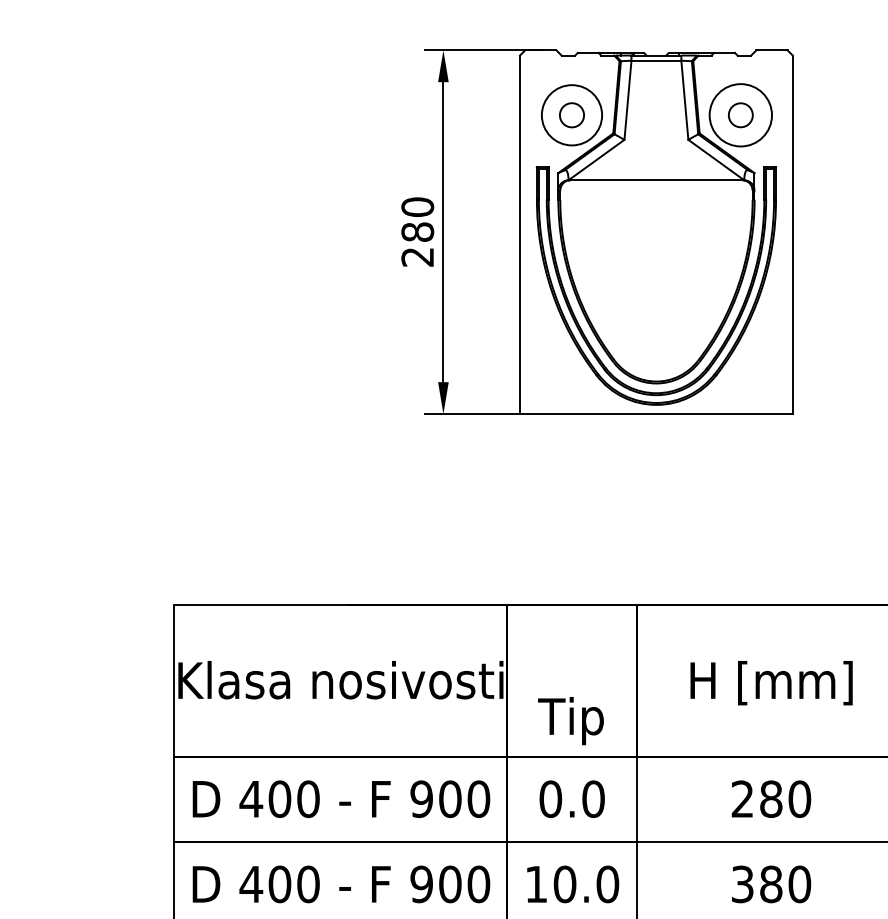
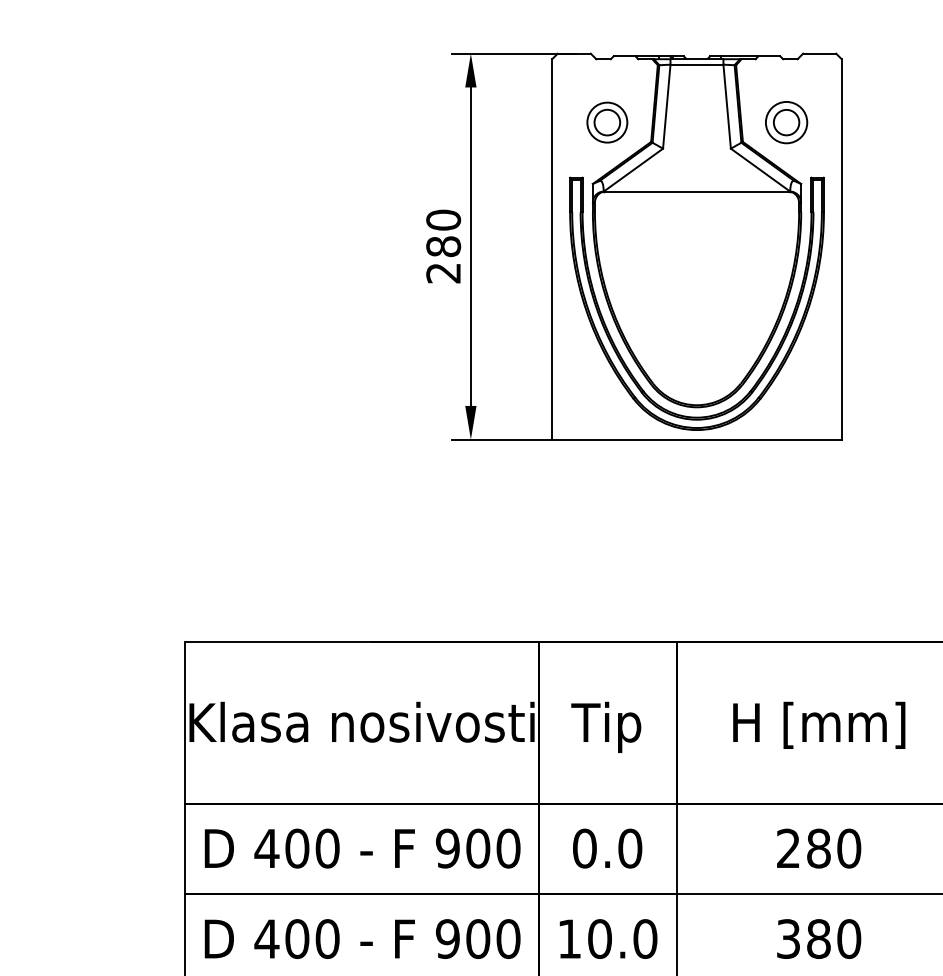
circle: (740, 114) -> (786, 121), size x0.62
circle: (571, 115) -> (606, 122), size x0.62
text: (570, 721) -> (605, 727), moved

